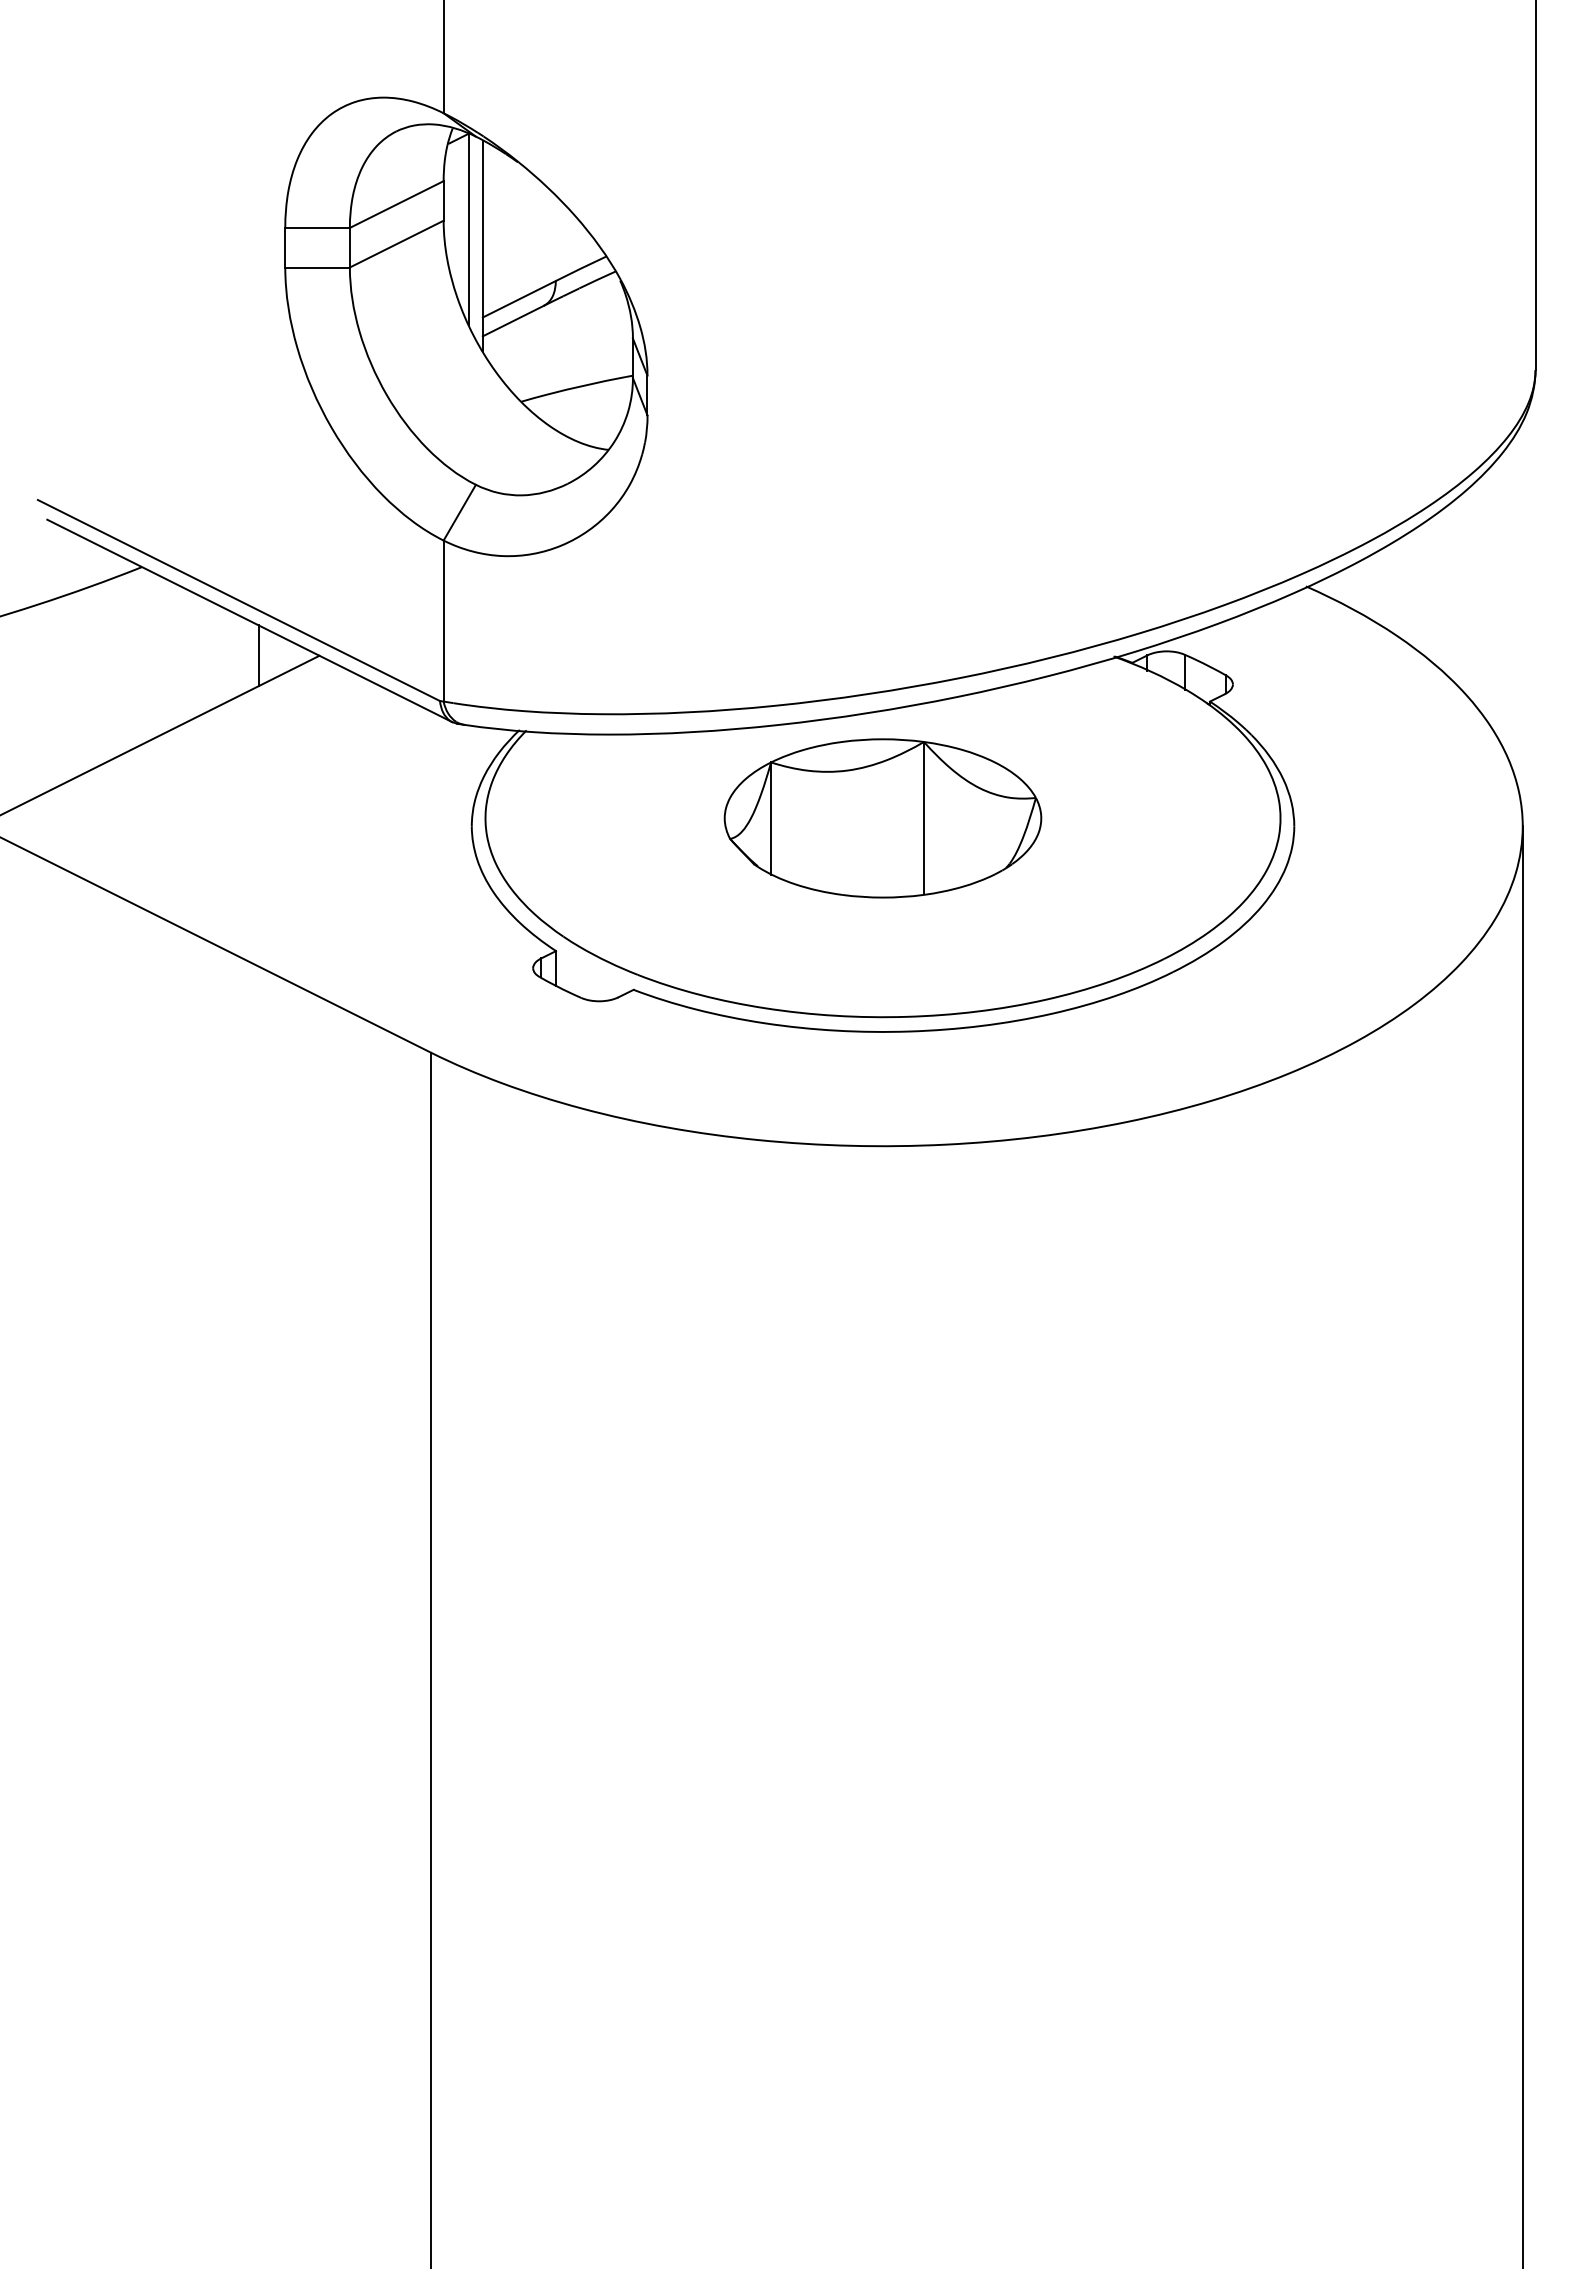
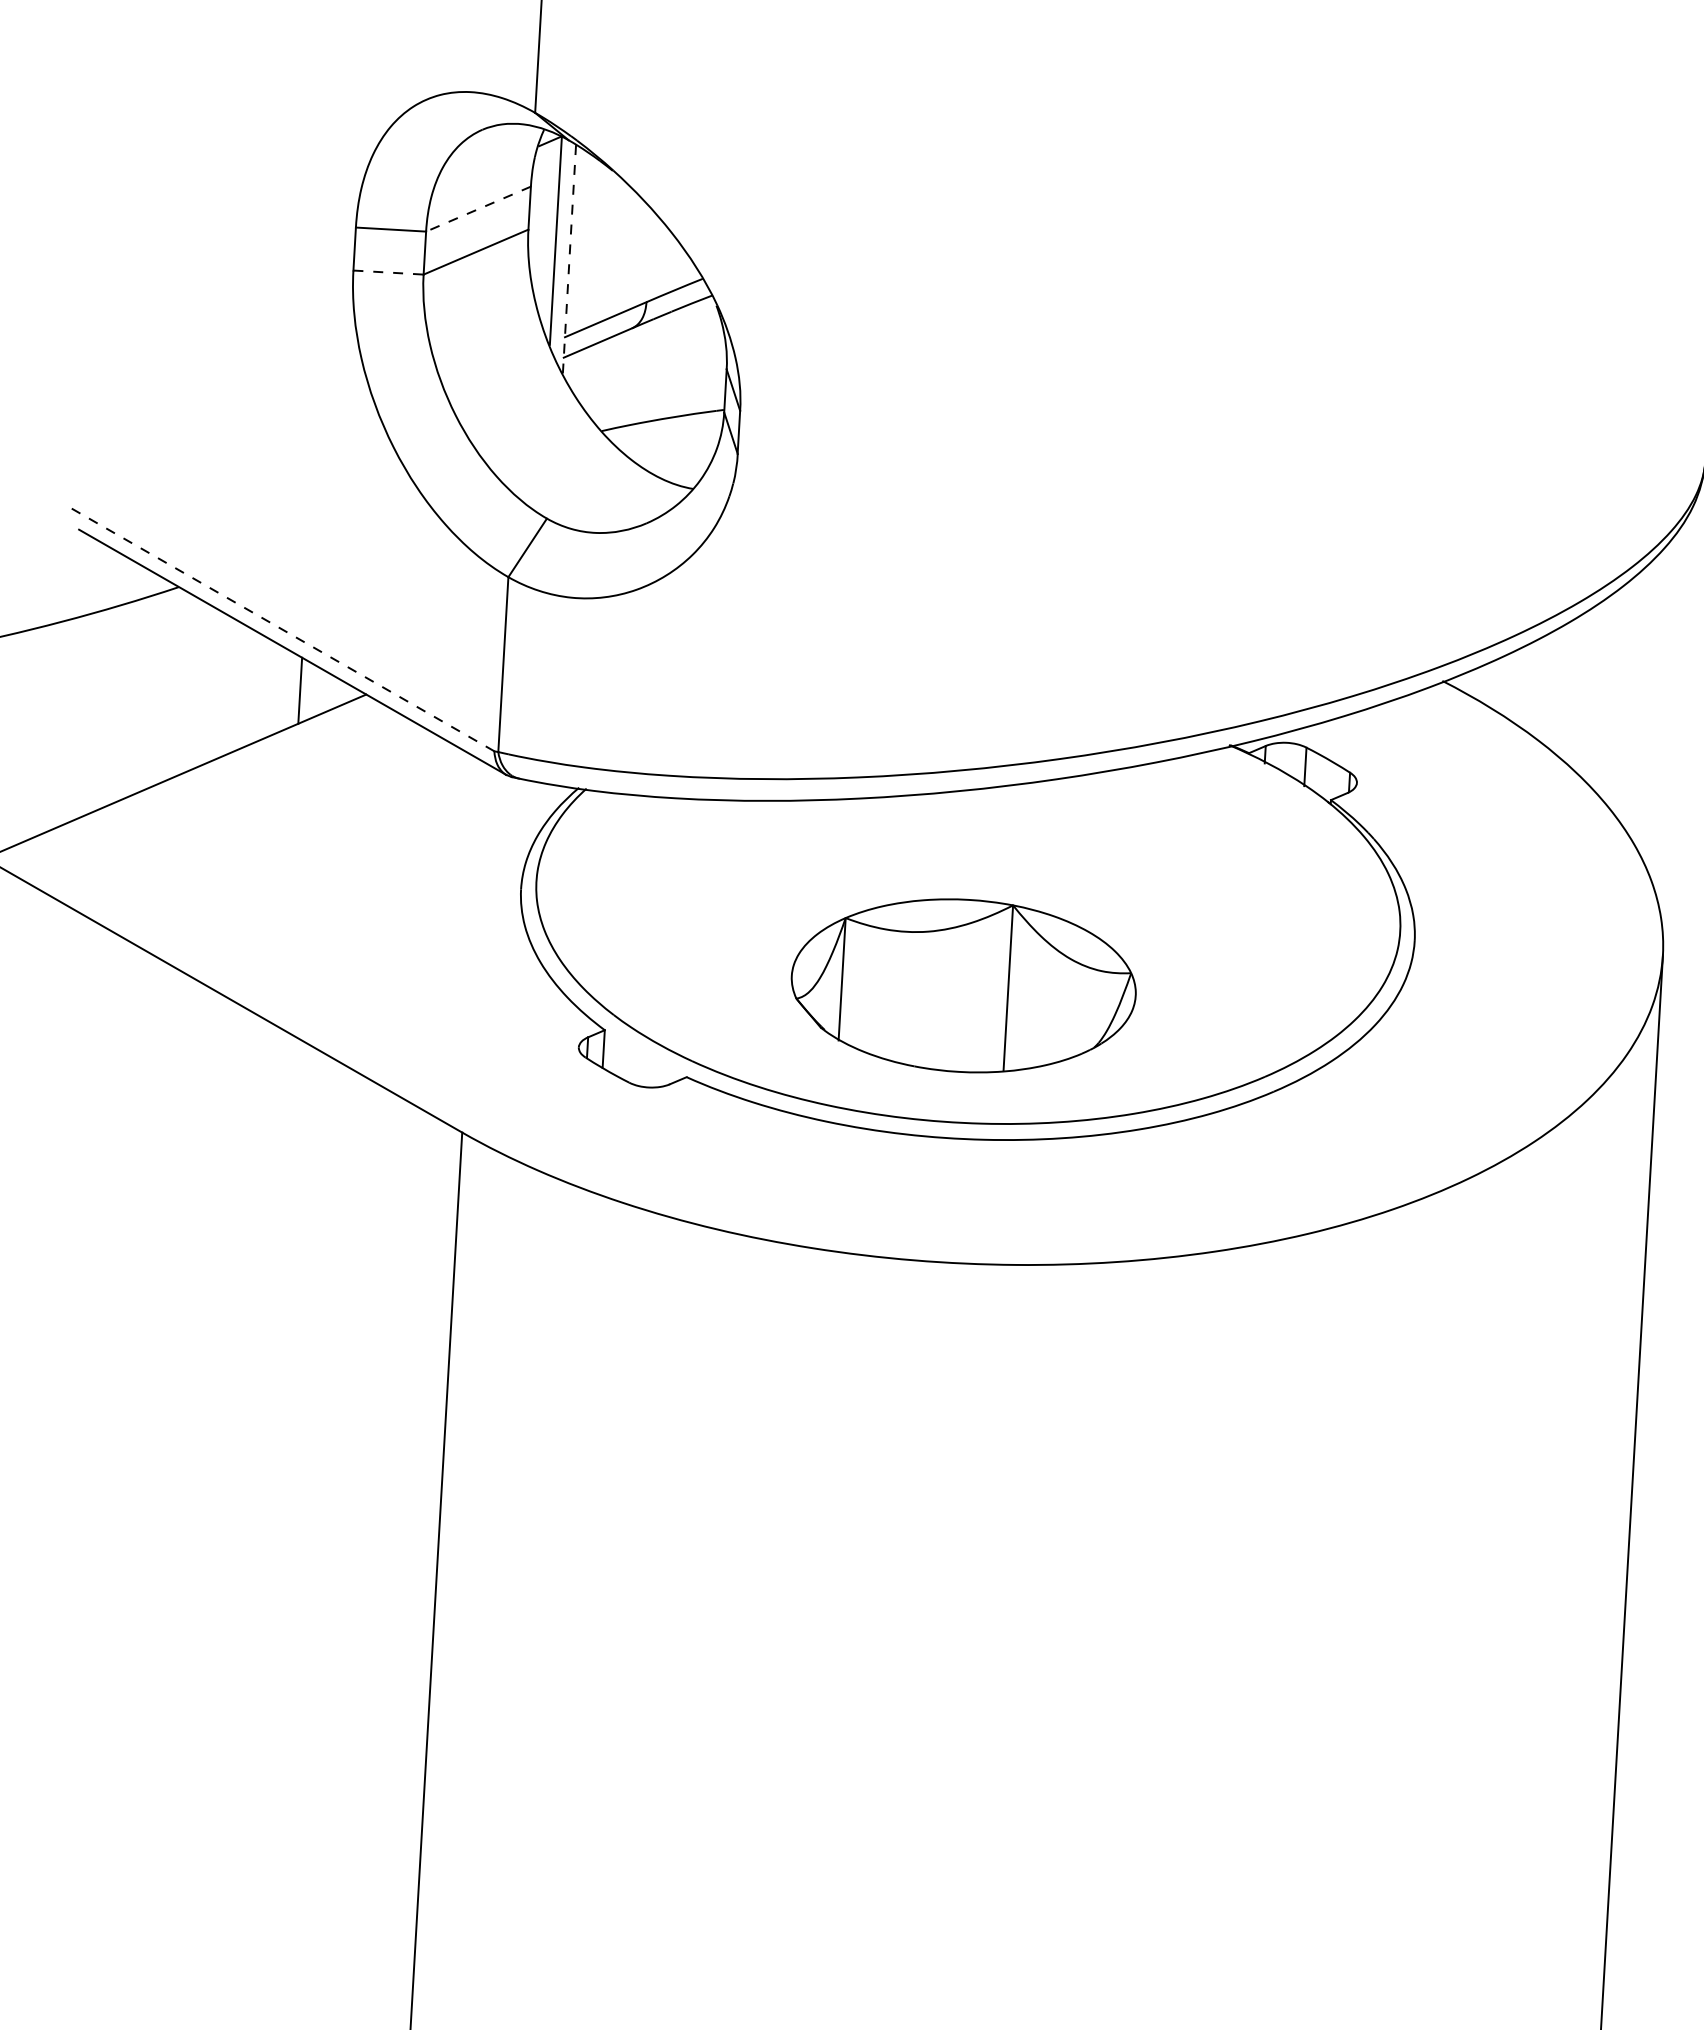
line: (396, 204) -> (478, 209), solid -> dashed
line: (482, 246) -> (569, 260), solid -> dashed
line: (318, 267) -> (389, 272), solid -> dashed
line: (238, 600) -> (281, 629), solid -> dashed
part: (882, 818) -> (963, 985), moved

